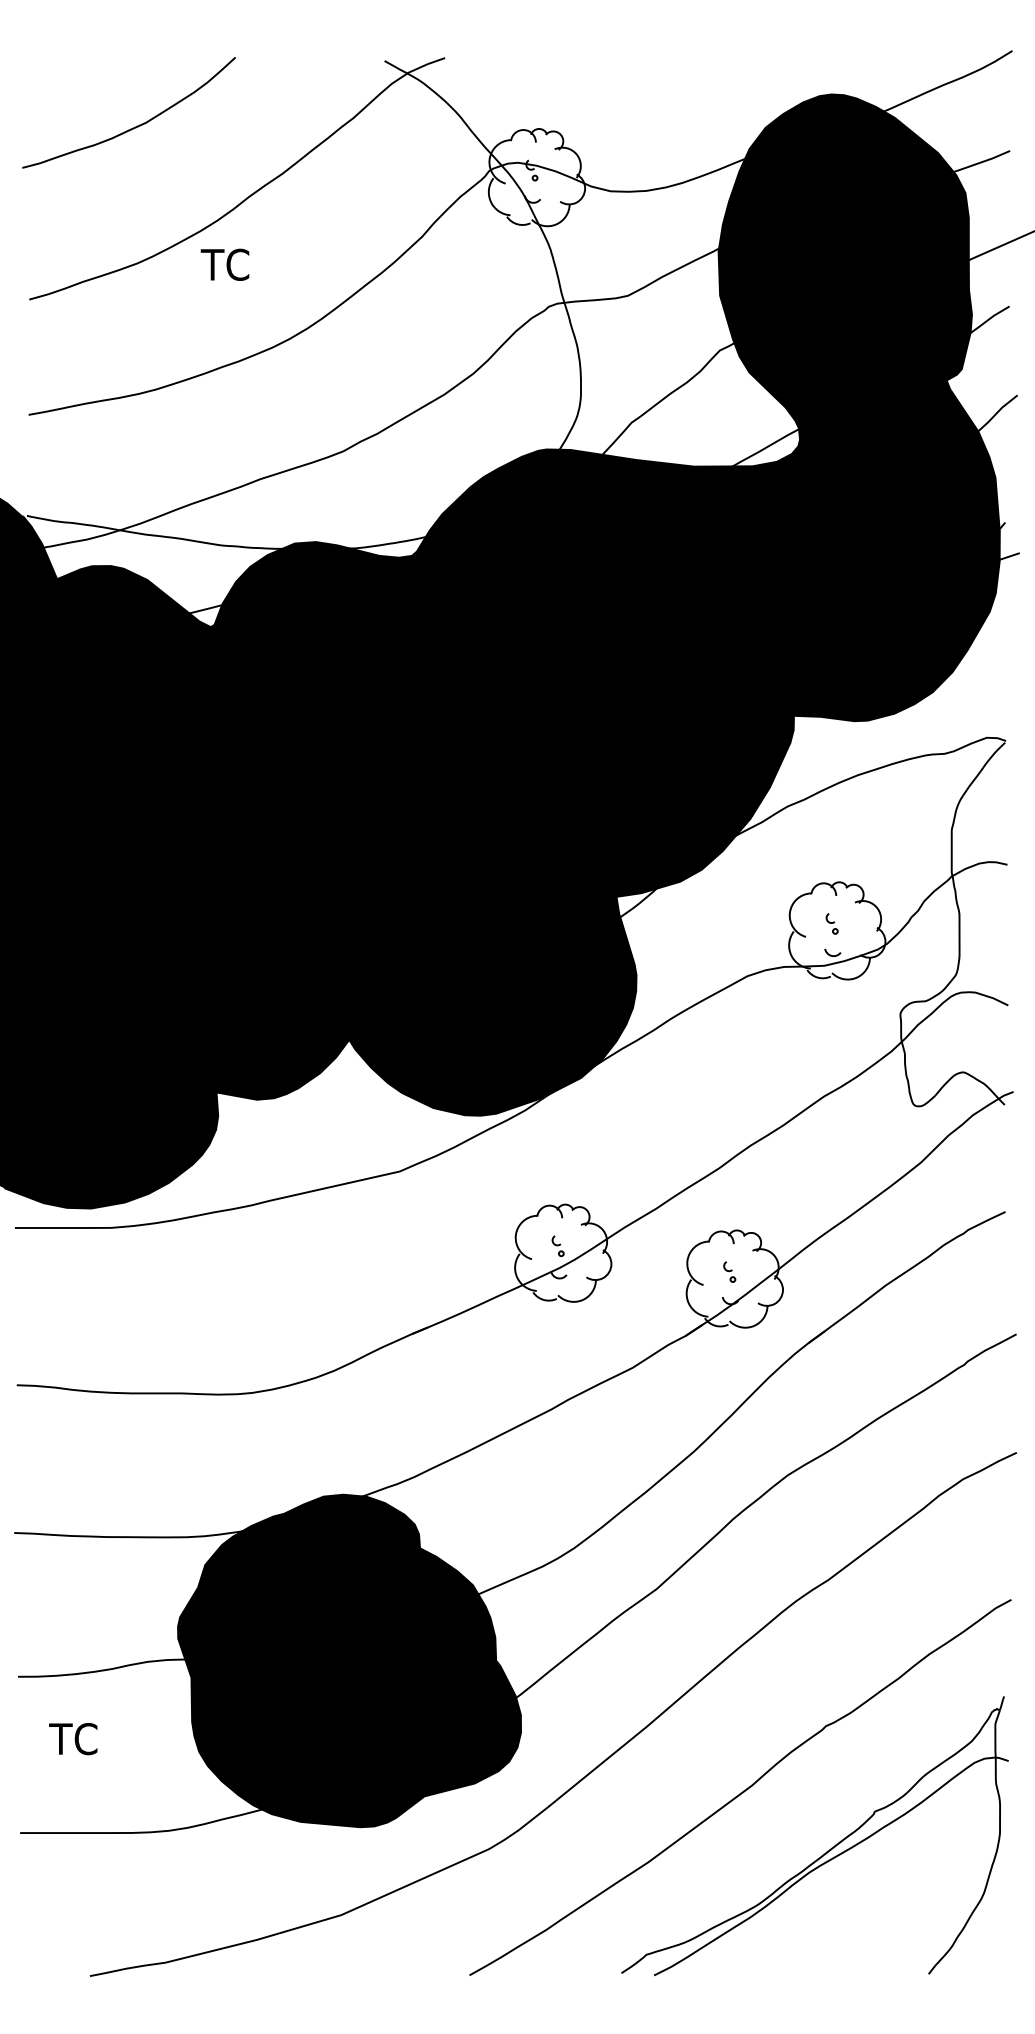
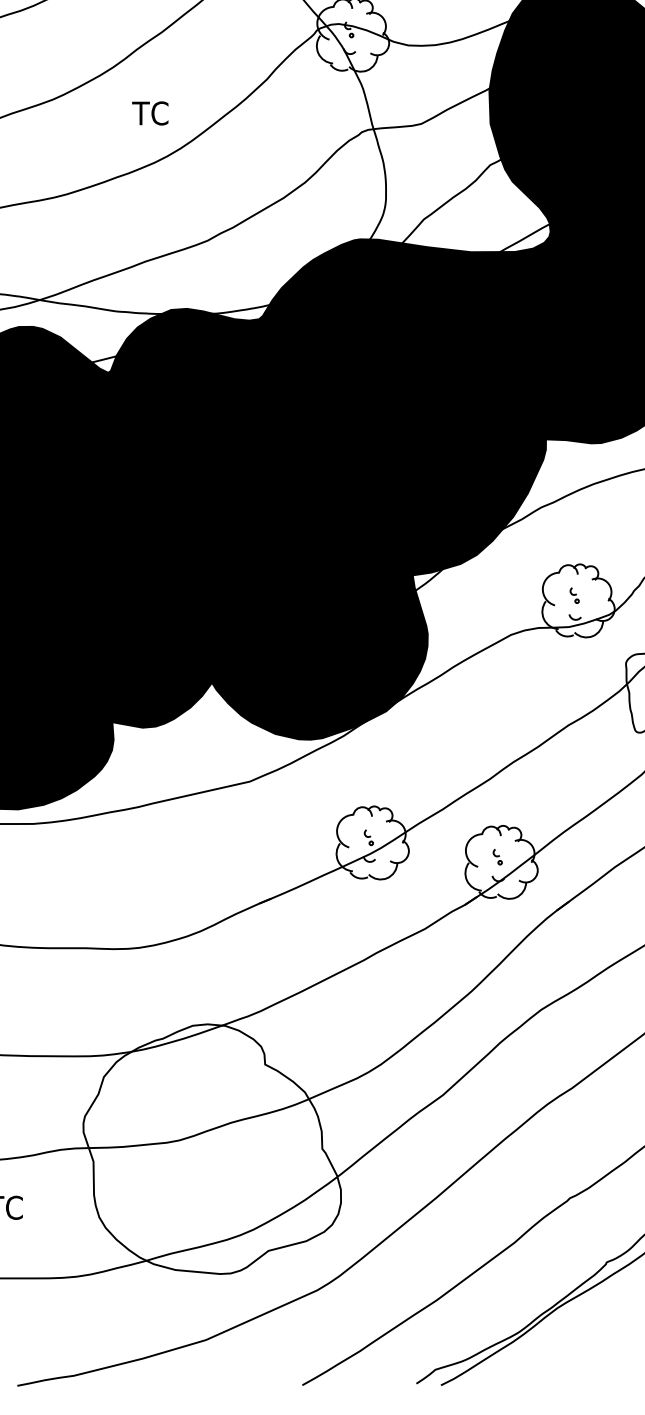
text: (224, 264) -> (149, 113), moved
fill: (349, 1660) -> (212, 1148), removed

